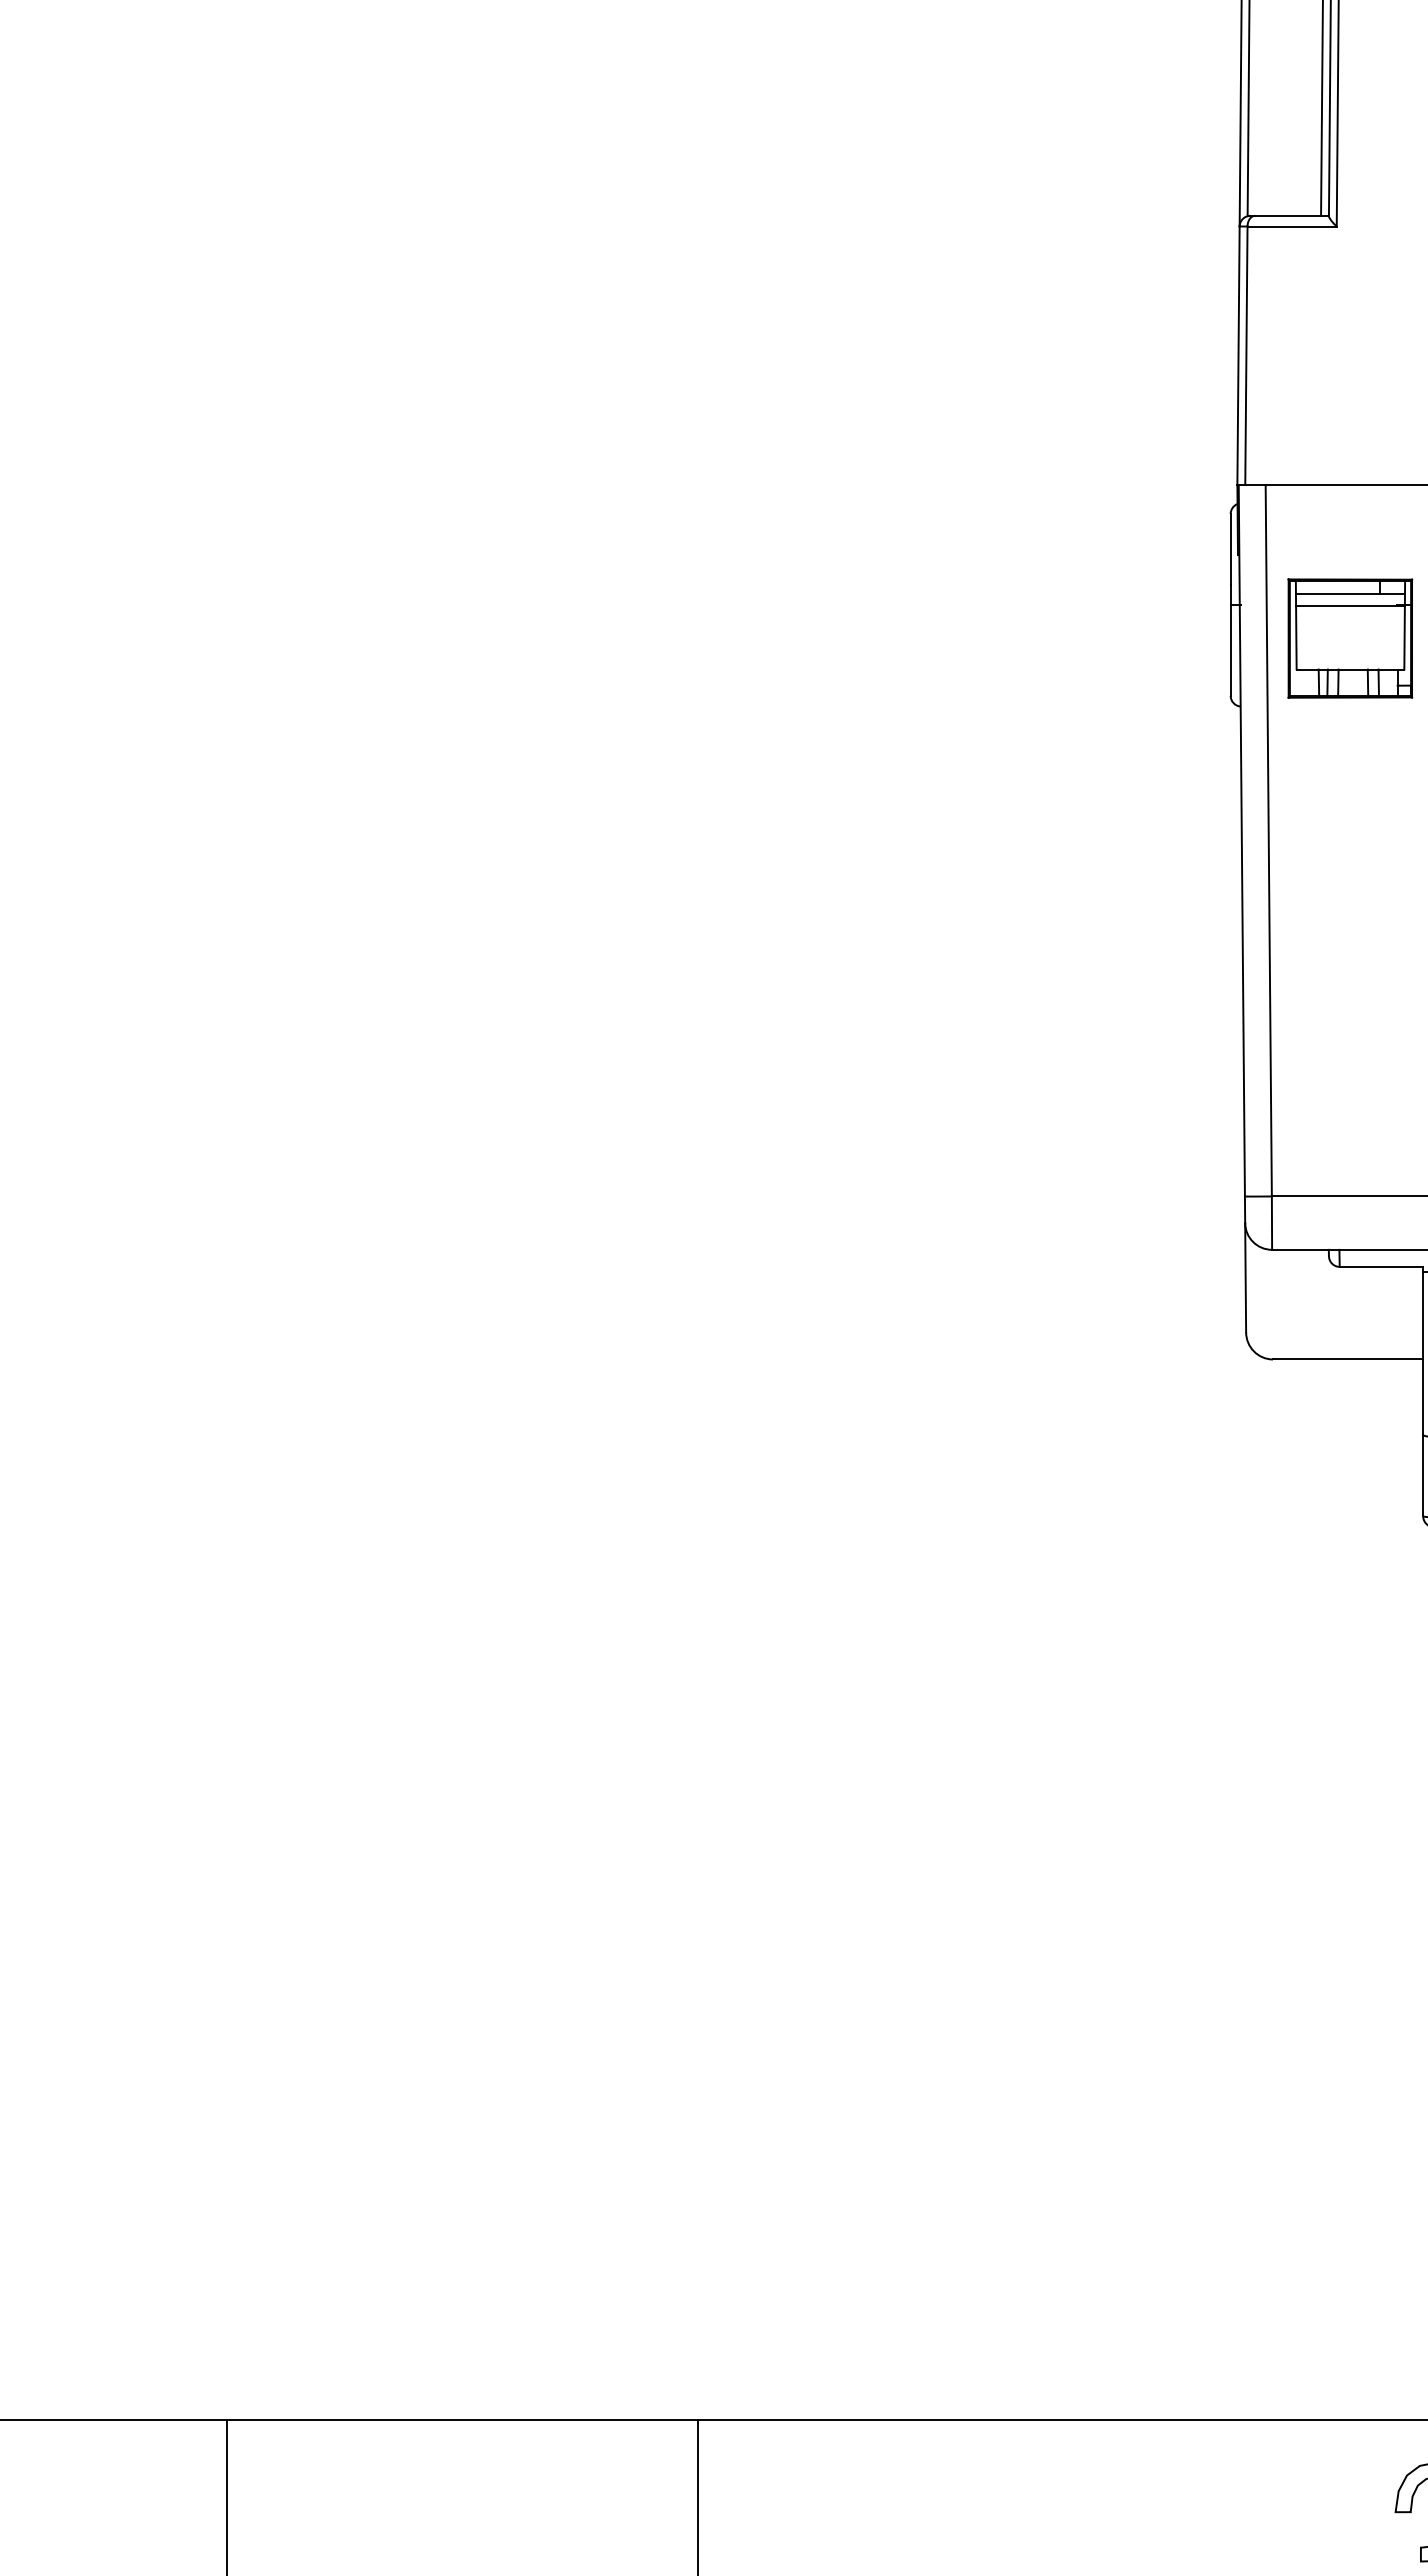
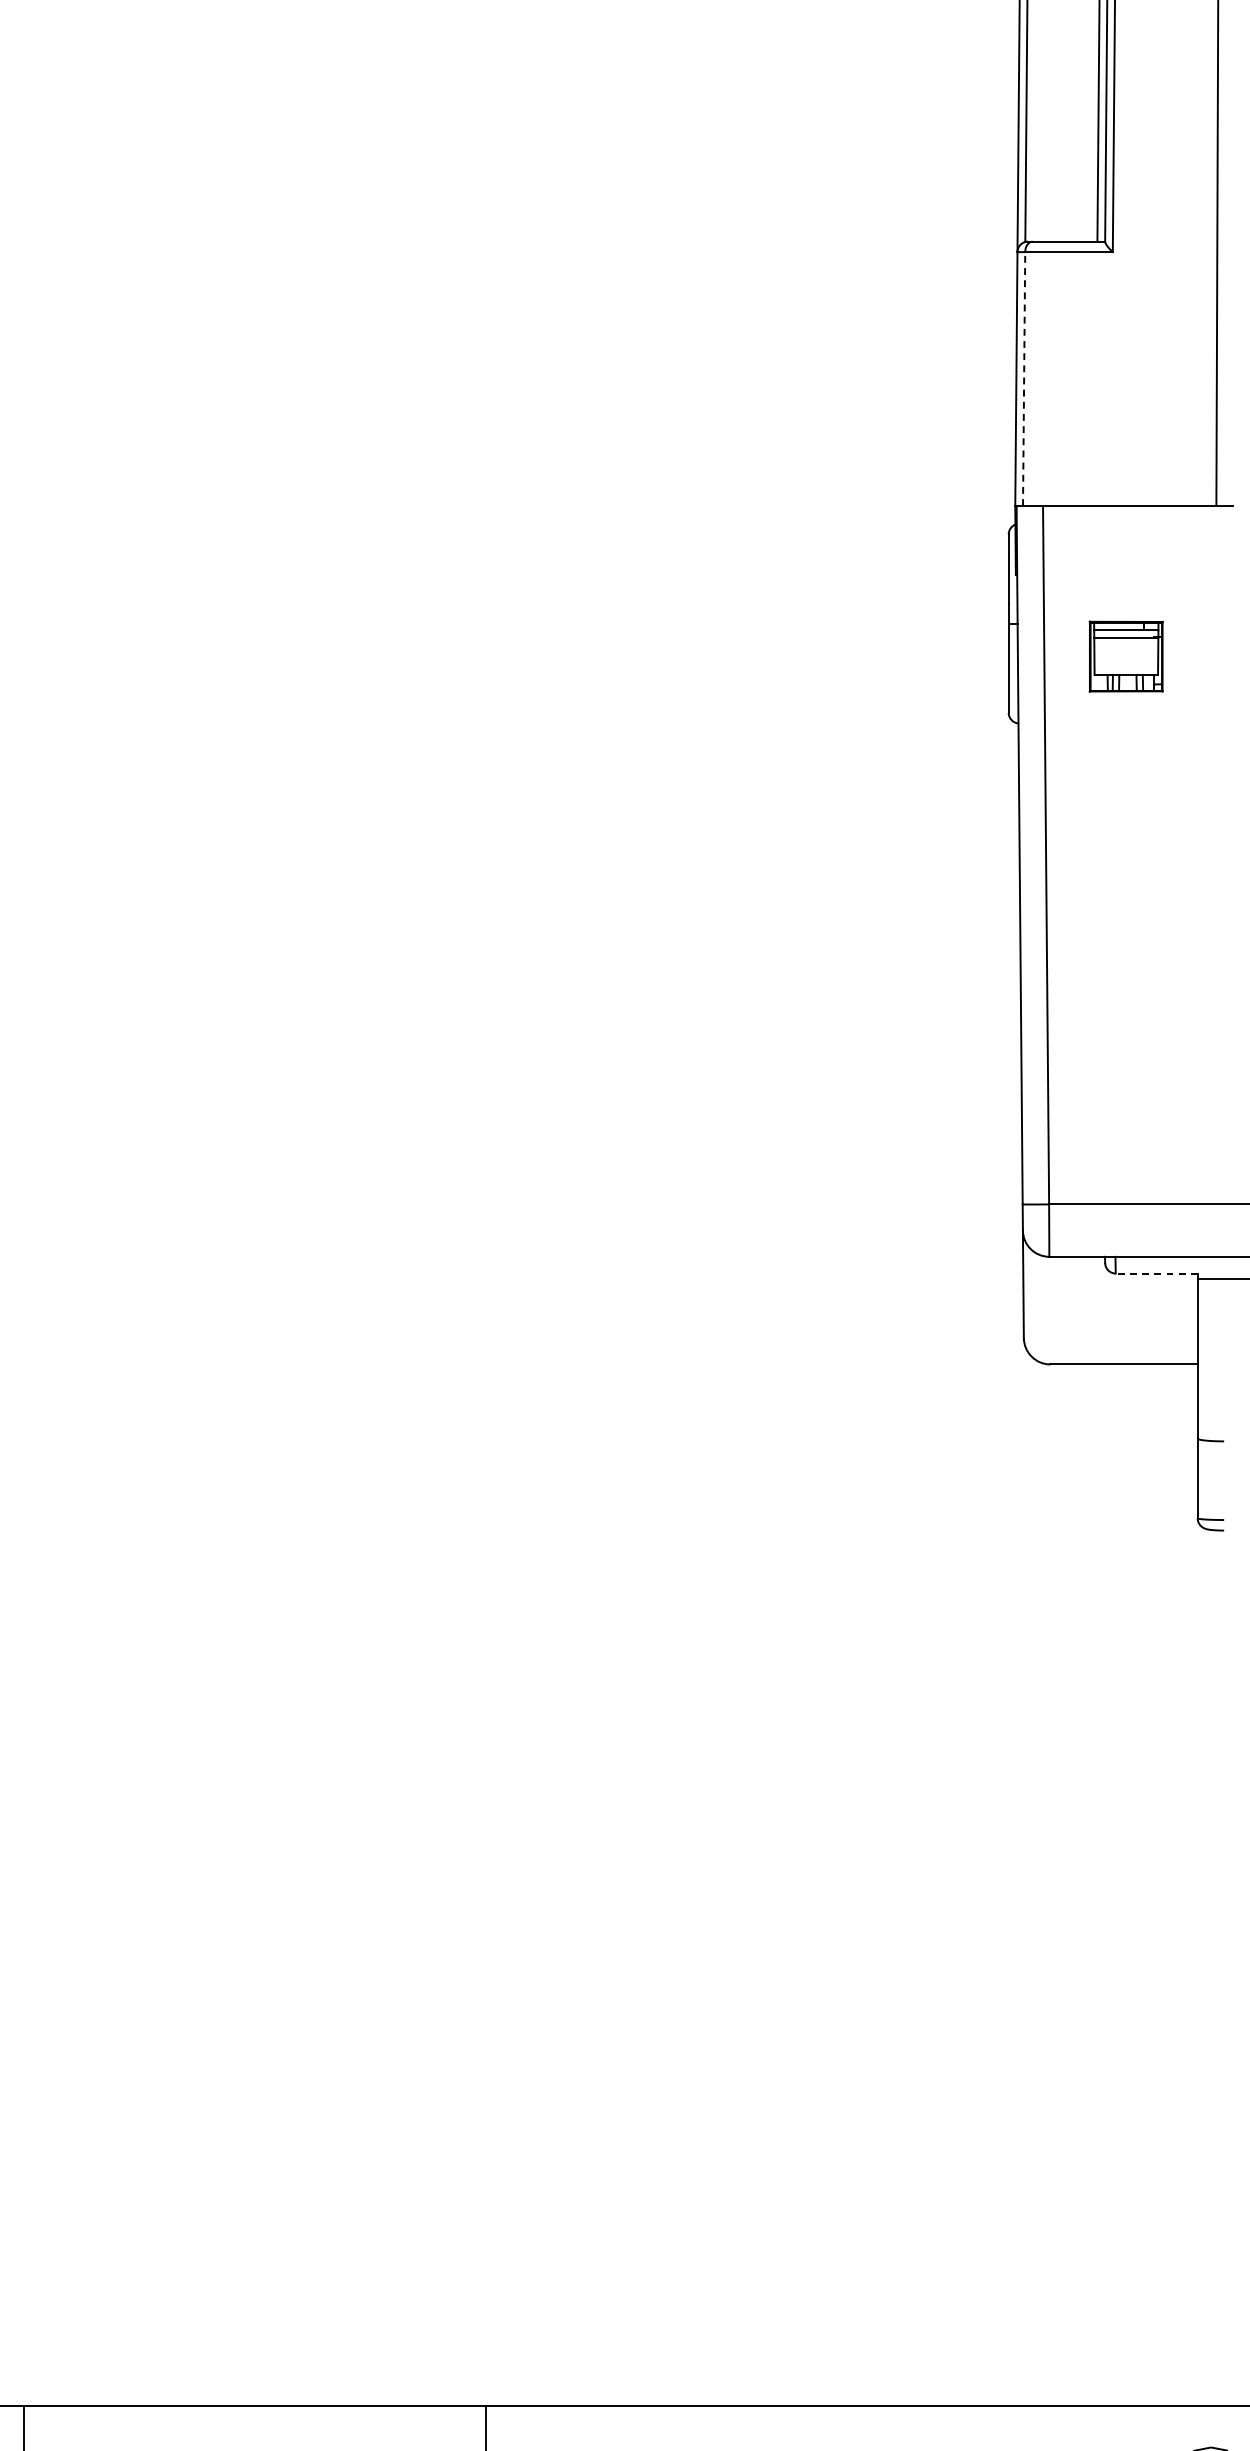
line: (1246, 355) -> (1024, 378), solid -> dashed
part: (1350, 638) -> (1126, 656), size x0.6
line: (1381, 1266) -> (1156, 1273), solid -> dashed

